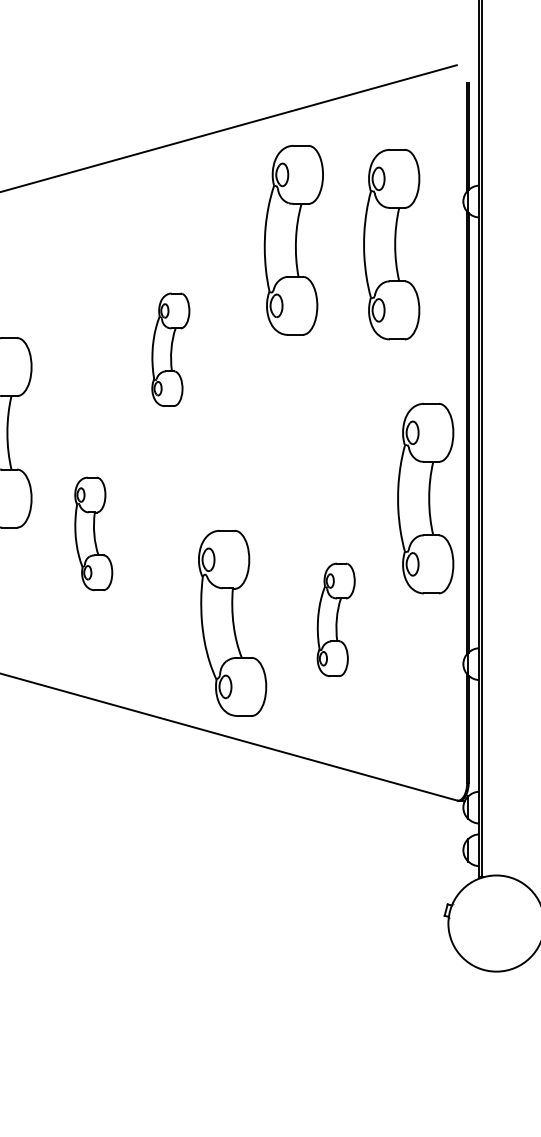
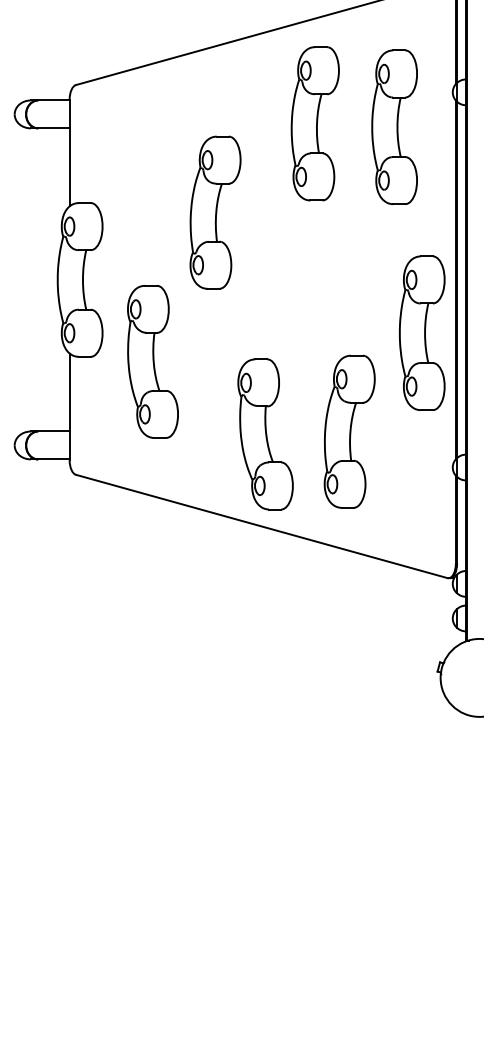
part: (170, 349) -> (215, 212), size x1.67
part: (93, 533) -> (152, 361), size x1.67
part: (336, 619) -> (349, 431), size x1.67

